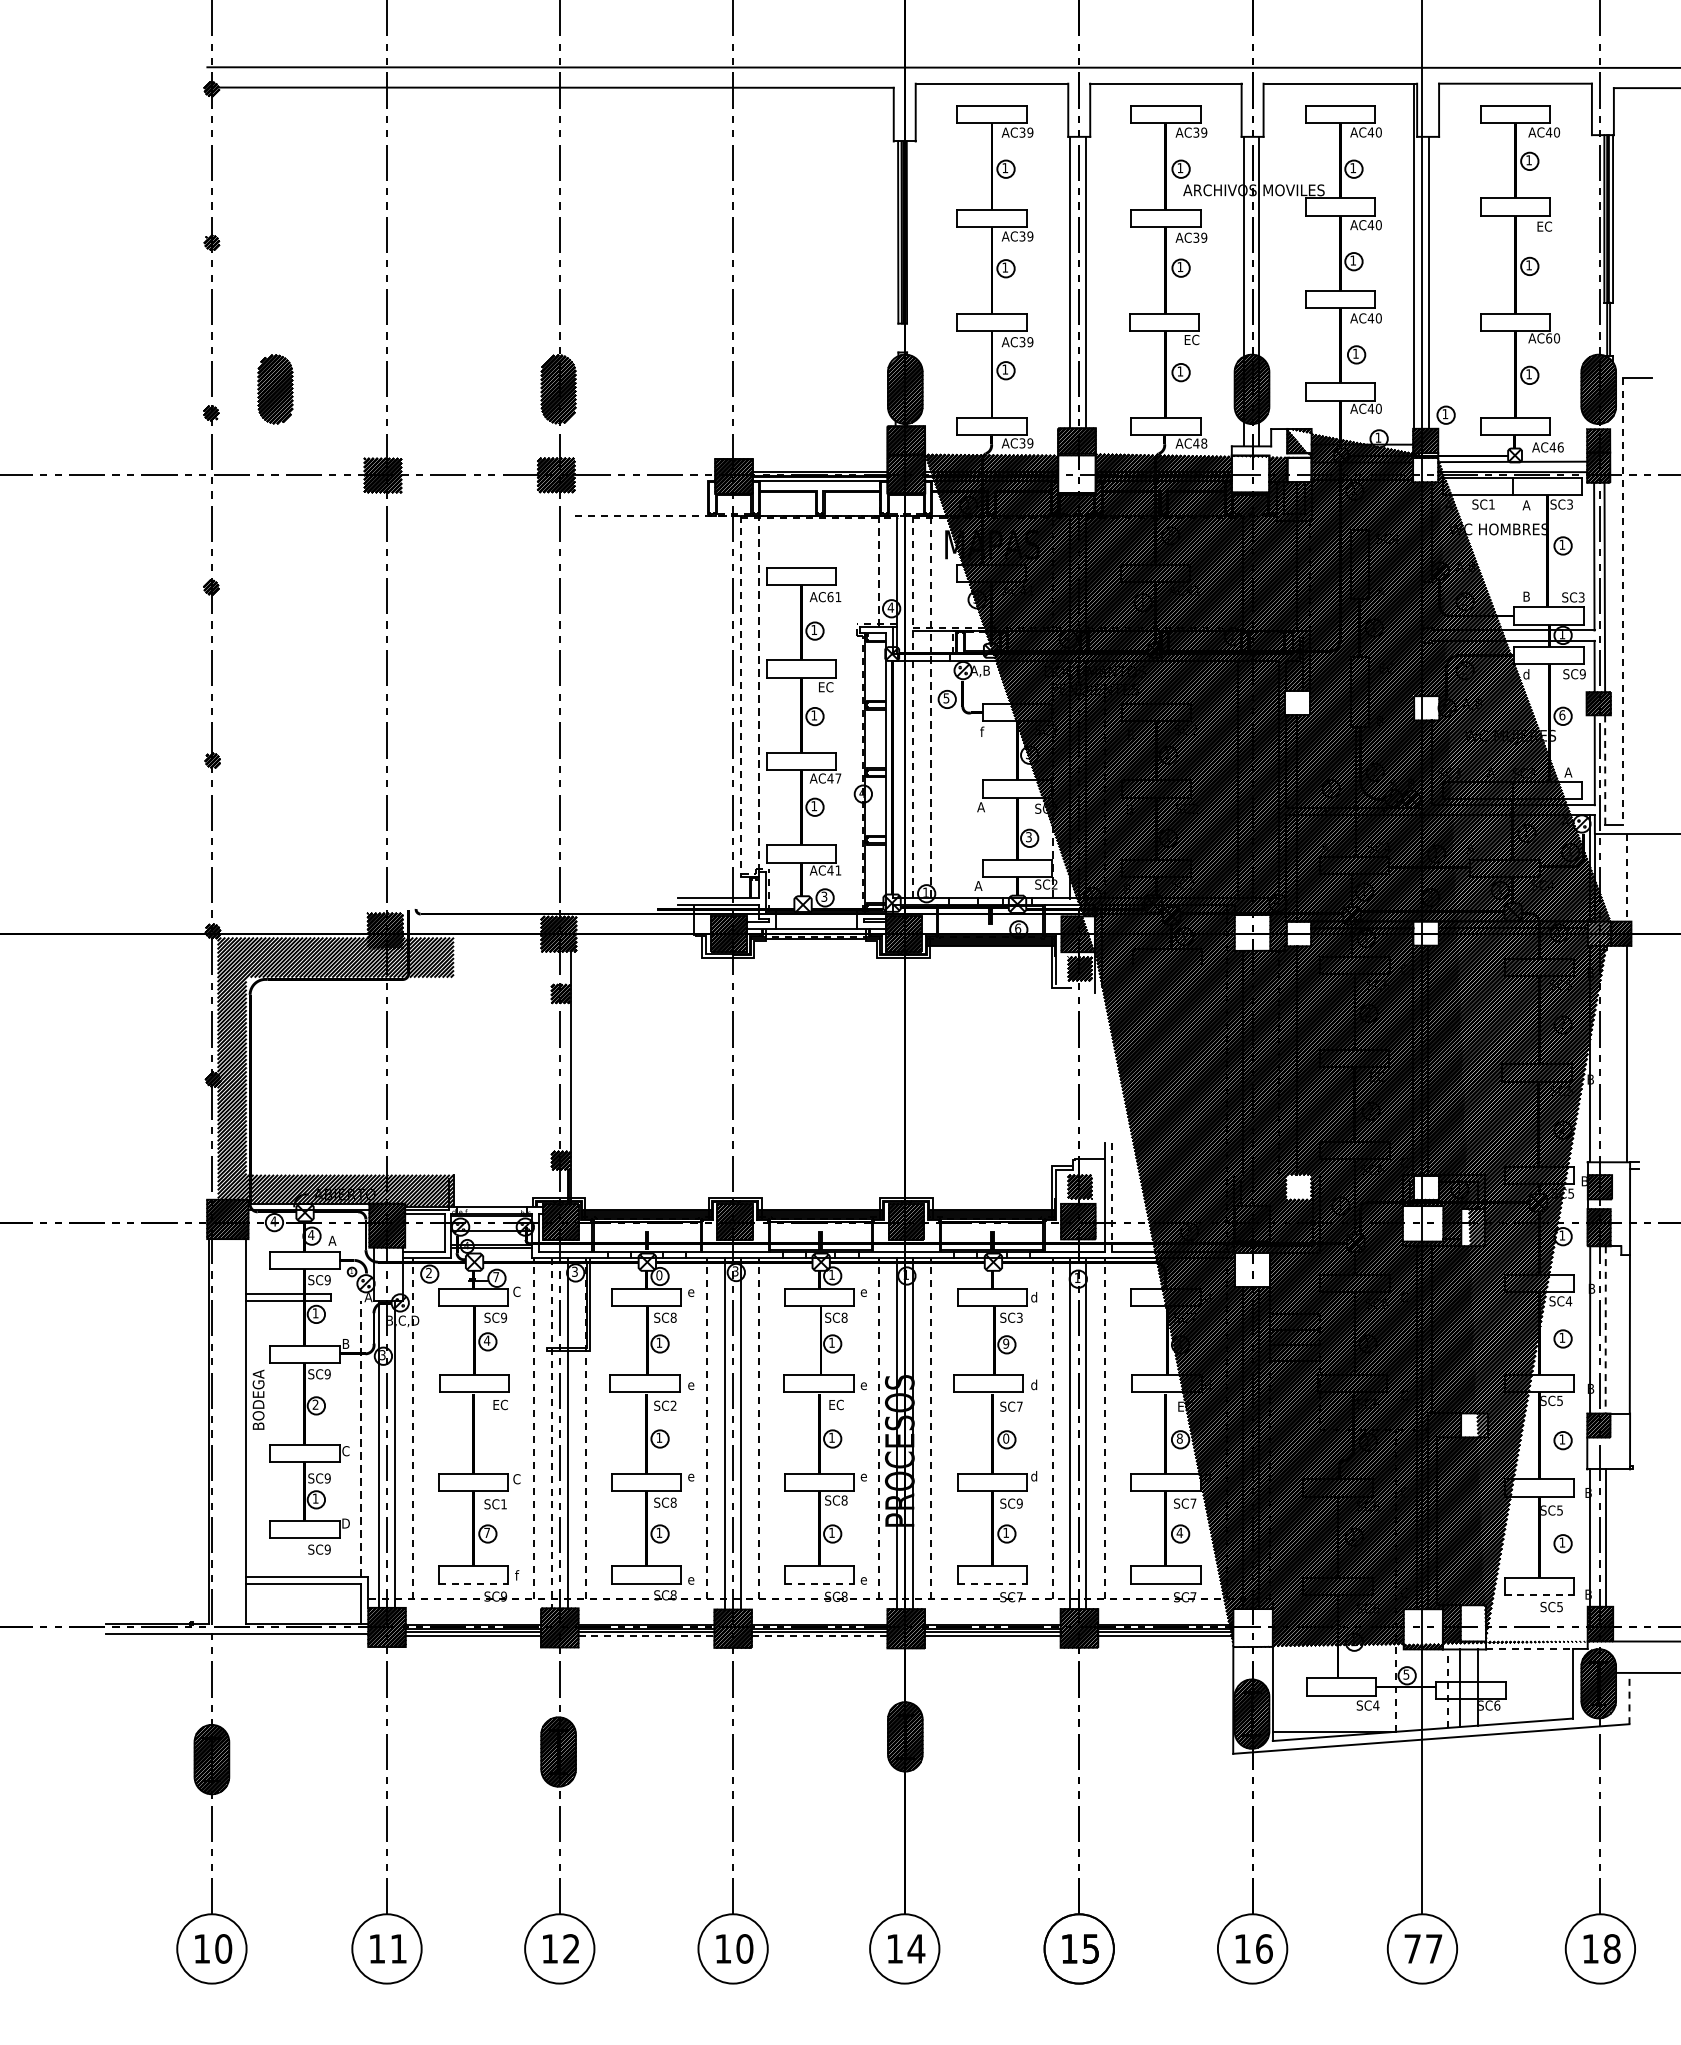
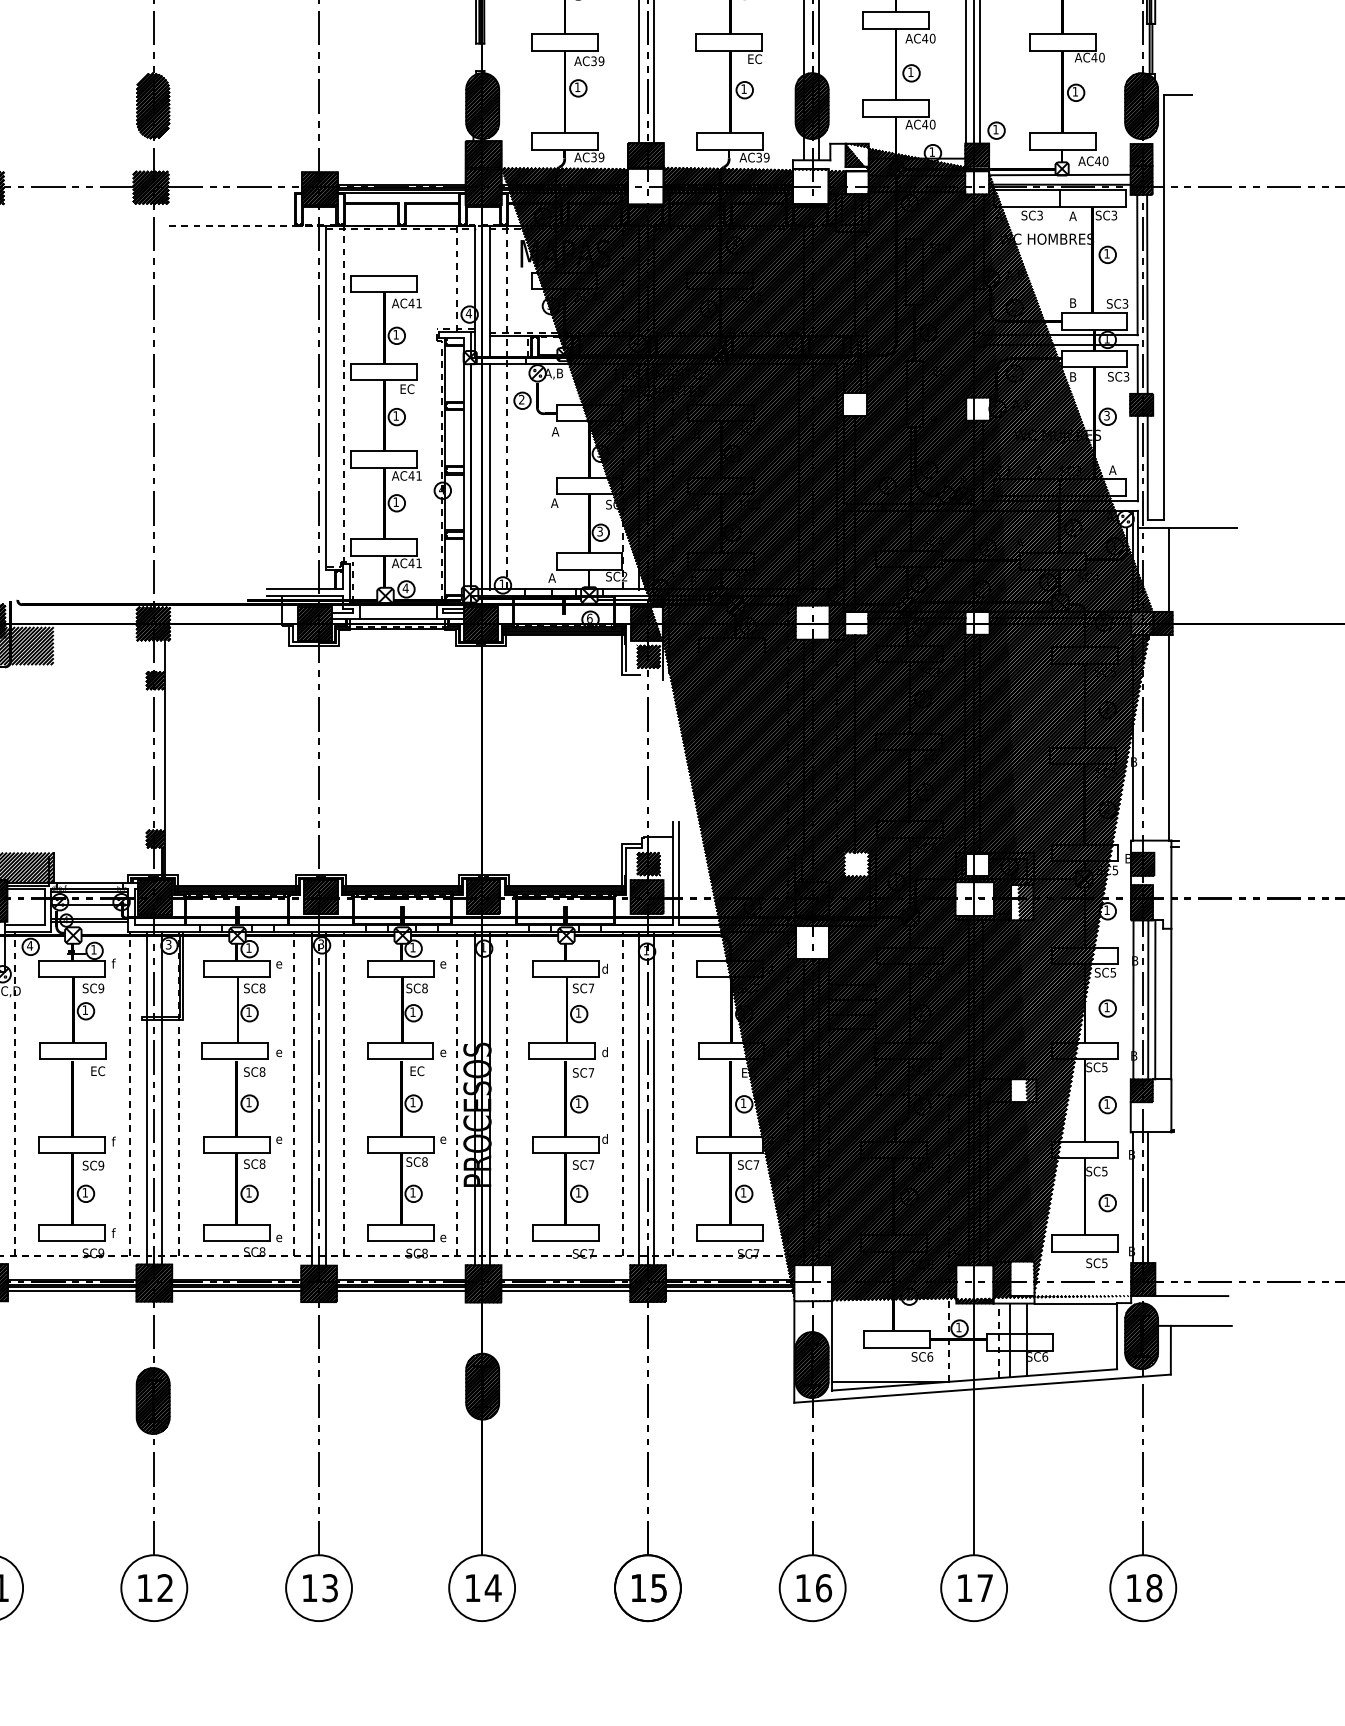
text: (1548, 338) -> (1093, 57), AC60 -> AC40
text: (1200, 443) -> (763, 157), AC48 -> AC39
text: (1560, 447) -> (1105, 161), AC46 -> AC40
text: (1491, 504) -> (1039, 215), SC1 -> SC3
line: (912, 585) -> (489, 292), dashed -> solid
text: (830, 597) -> (411, 303), AC61 -> AC41
line: (1622, 601) -> (1164, 307), dashed -> solid
text: (1526, 674) -> (1072, 377), d -> B
text: (1582, 674) -> (1126, 377), SC9 -> SC3
line: (740, 696) -> (326, 397), dashed -> solid
text: (946, 698) -> (521, 399), 5 -> 2
text: (1562, 715) -> (1107, 416), 6 -> 3
text: (981, 731) -> (555, 431), f -> A
line: (1605, 769) -> (1148, 467), dashed -> solid
text: (838, 778) -> (419, 475), AC47 -> AC41
line: (912, 779) -> (489, 476), dashed -> solid
line: (1627, 878) -> (1168, 570), dashed -> solid
text: (824, 896) -> (405, 588), 3 -> 4
line: (1112, 1197) -> (679, 874), dashed -> solid
text: (428, 1272) -> (29, 945), 2 -> 4
text: (659, 1275) -> (249, 948), 0 -> 1
text: (496, 1277) -> (94, 950), 7 -> 1
text: (516, 1291) -> (113, 963), C -> f
text: (1568, 1301) -> (1112, 972), SC4 -> SC5
text: (1019, 1317) -> (591, 988), SC3 -> SC7
line: (1605, 1329) -> (1148, 999), dashed -> solid
line: (1613, 1329) -> (1155, 999), added
text: (486, 1340) -> (84, 1009), 4 -> 1
text: (1006, 1343) -> (578, 1012), 9 -> 1
text: (673, 1405) -> (262, 1071), SC2 -> SC8
line: (551, 1434) -> (146, 1099), dashed -> solid
text: (1006, 1438) -> (578, 1103), 0 -> 1
text: (1179, 1438) -> (743, 1103), 8 -> 1
text: (516, 1478) -> (113, 1141), C -> f
text: (1019, 1503) -> (591, 1164), SC9 -> SC7
text: (504, 1504) -> (101, 1165), SC1 -> SC9
text: (486, 1532) -> (84, 1192), 7 -> 1
text: (1179, 1532) -> (743, 1192), 4 -> 1
line: (473, 1583) -> (72, 1240), dashed -> solid
line: (819, 1583) -> (401, 1240), dashed -> solid
line: (992, 1583) -> (565, 1240), dashed -> solid
line: (1539, 1594) -> (1085, 1251), dashed -> solid
line: (646, 1636) -> (236, 1291), dashed -> solid
line: (819, 1636) -> (401, 1291), dashed -> solid
line: (1530, 1649) -> (1076, 1303), dashed -> solid
text: (1406, 1674) -> (958, 1327), 5 -> 1
line: (1629, 1698) -> (1170, 1350), dashed -> solid
text: (1376, 1705) -> (930, 1356), SC4 -> SC6
text: (744, 1948) -> (329, 1587), 10 -> 13
text: (1412, 1948) -> (964, 1587), 77 -> 17

